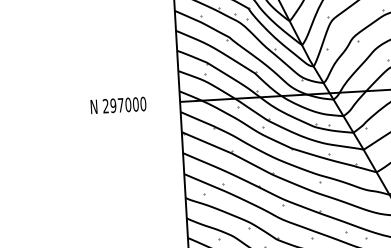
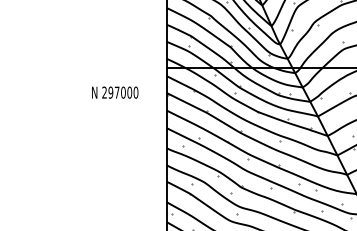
text: (118, 105) -> (115, 92), moved

